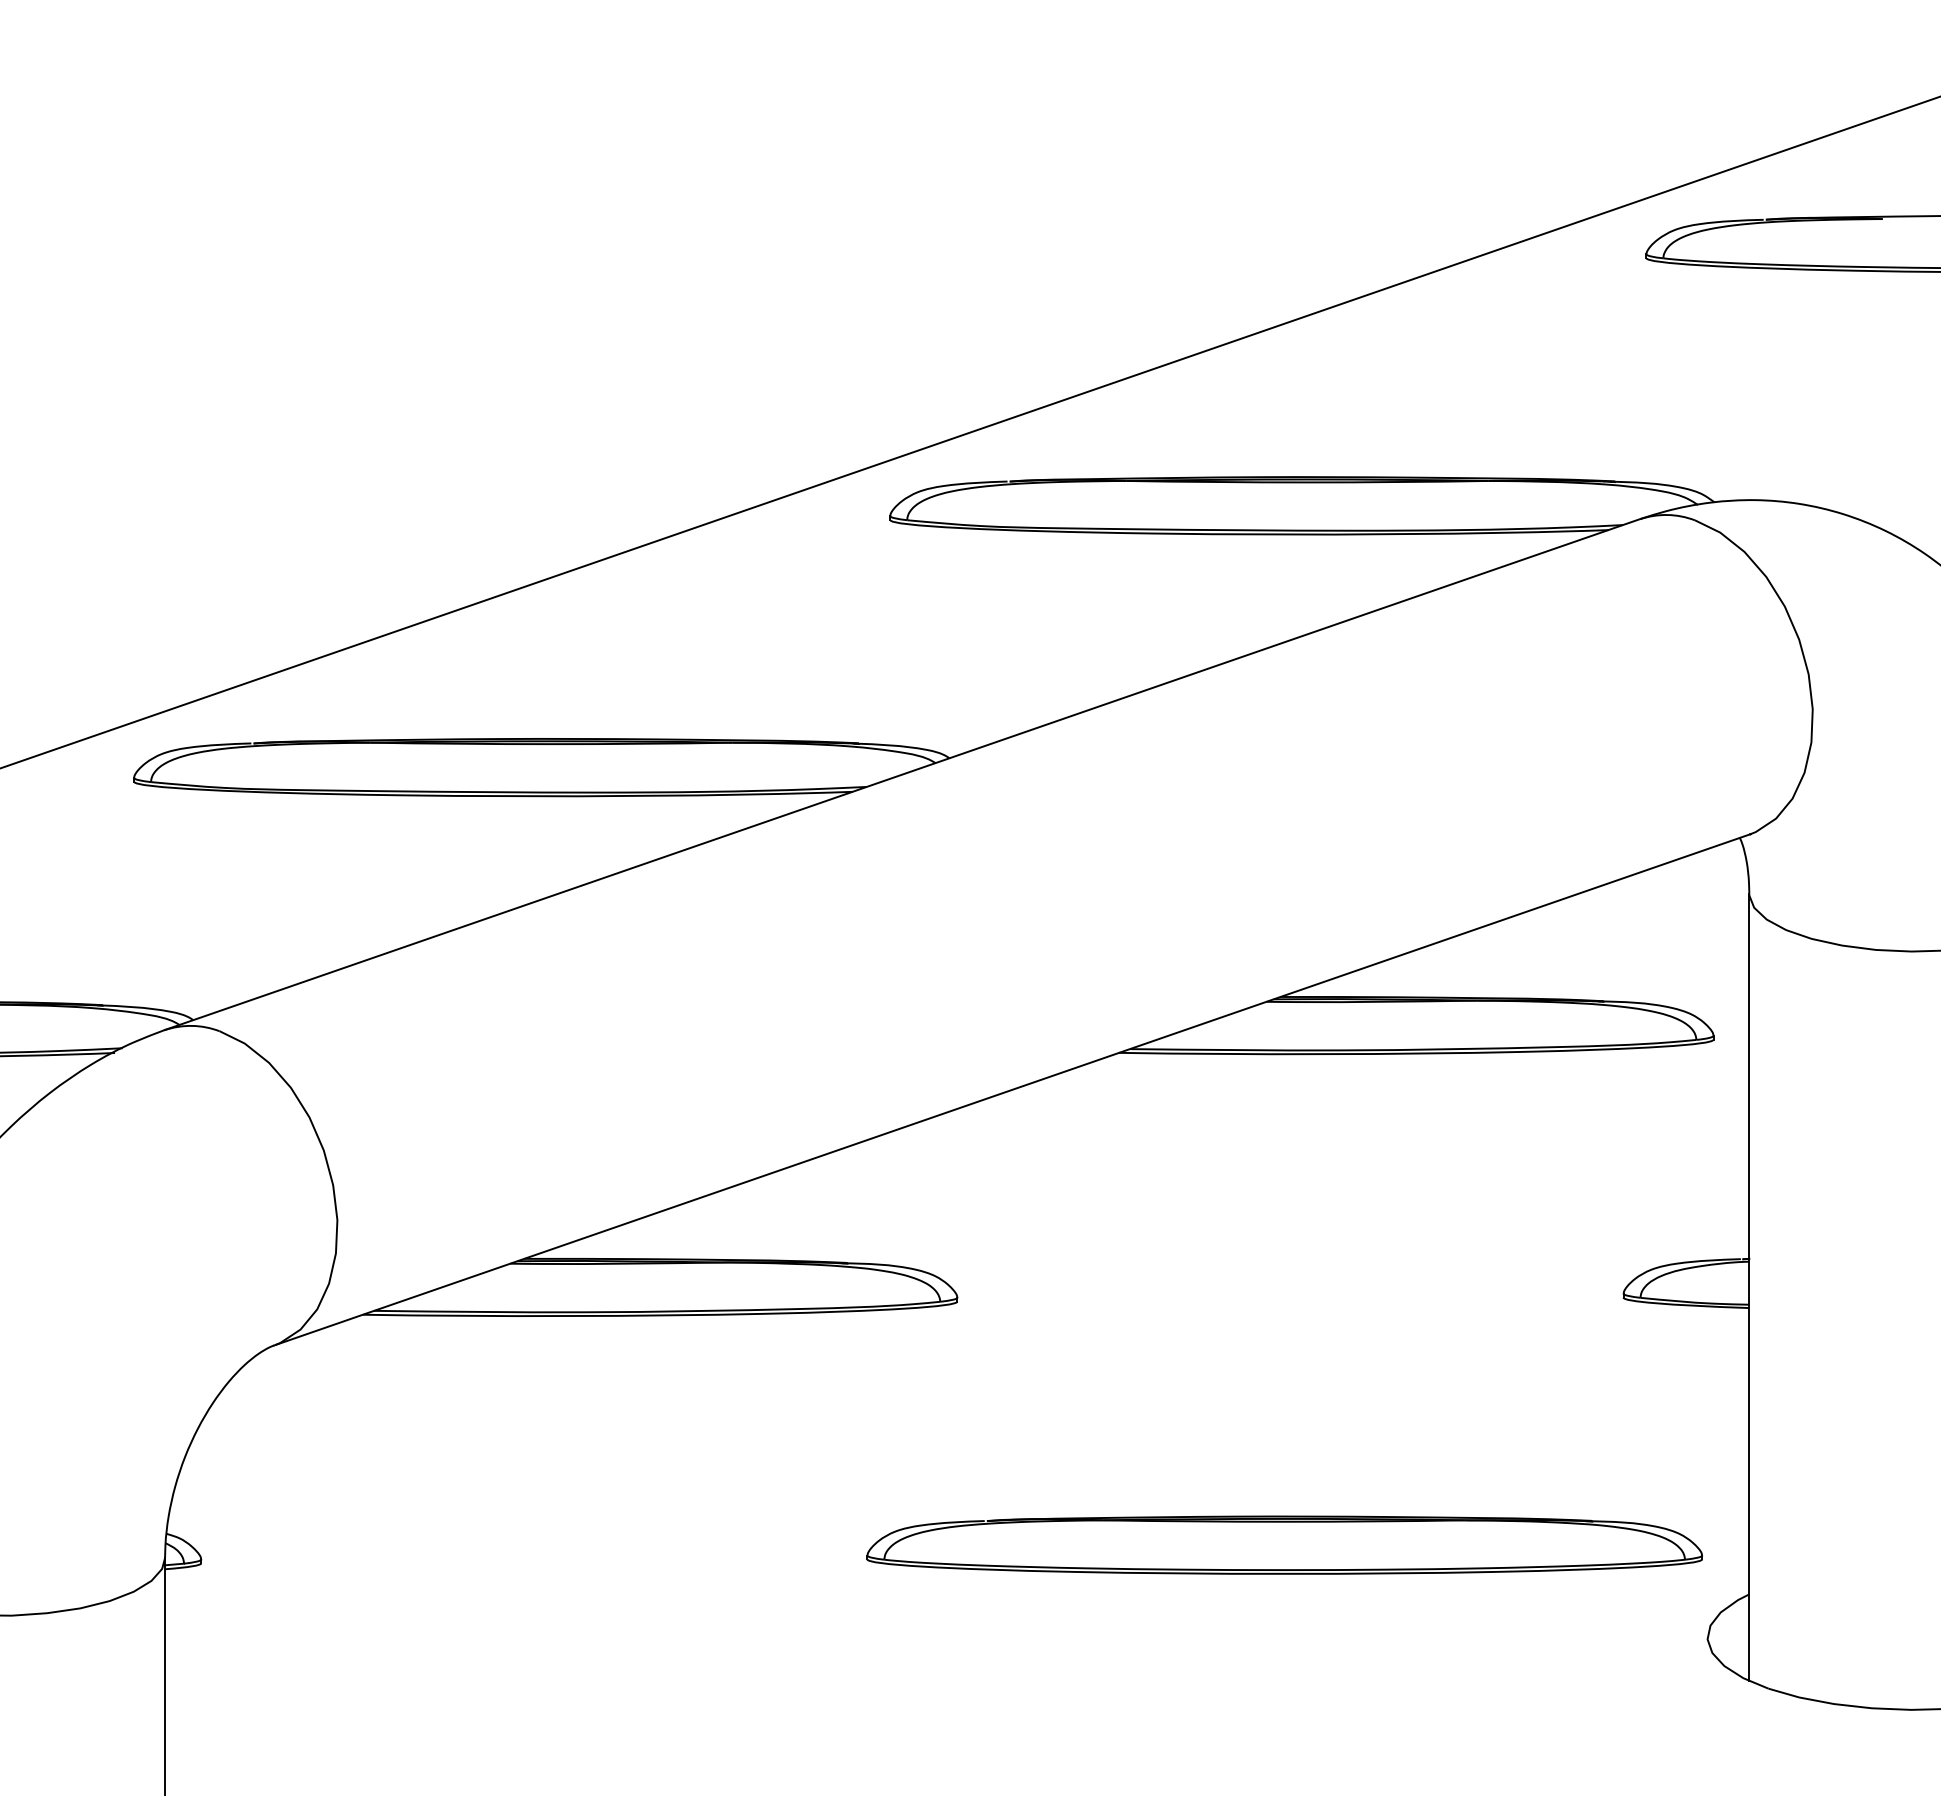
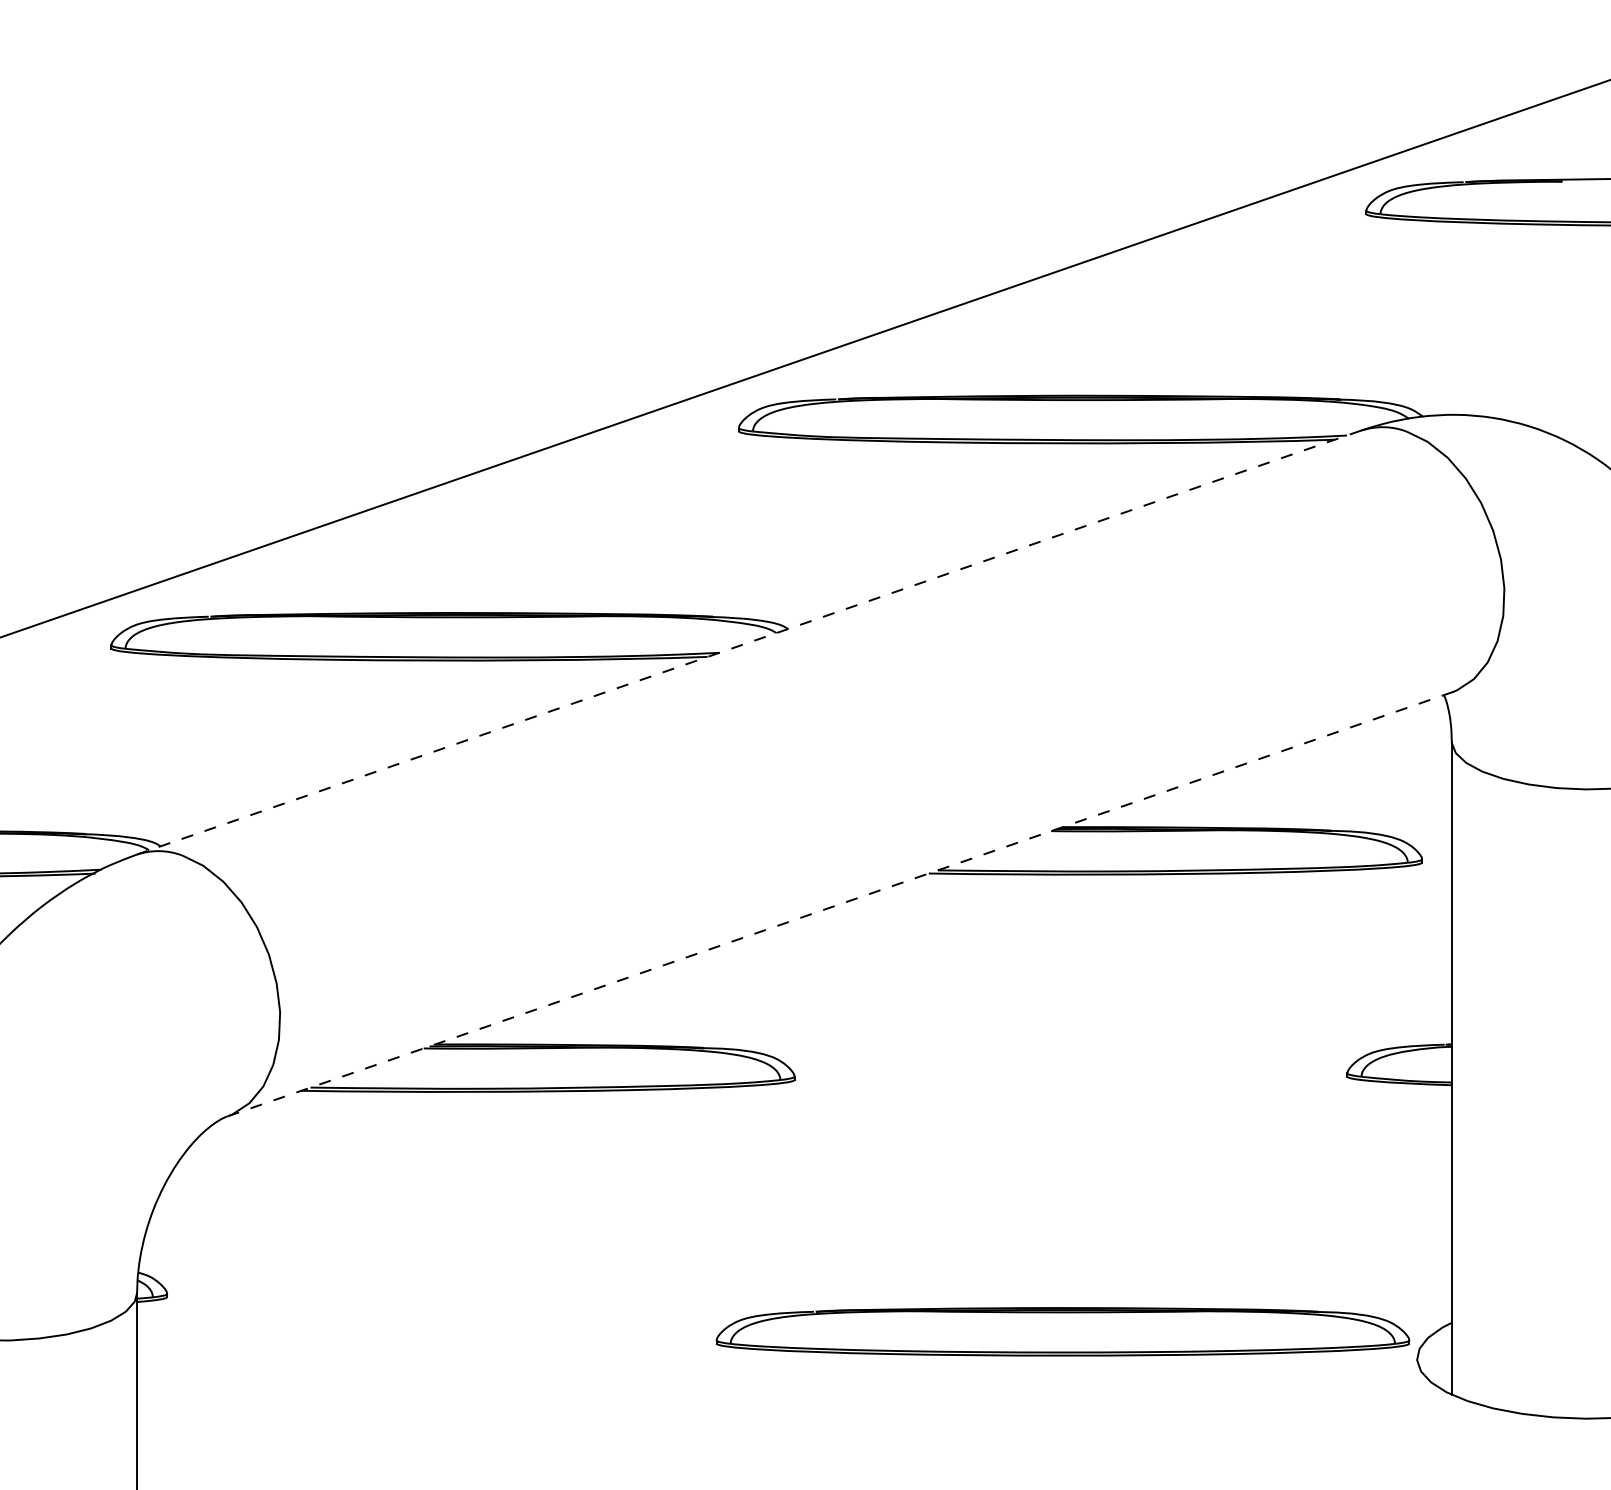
line: (902, 774) -> (749, 642), solid -> dashed
line: (1011, 1090) -> (839, 904), solid -> dashed
part: (1284, 1544) -> (1062, 1331), moved

